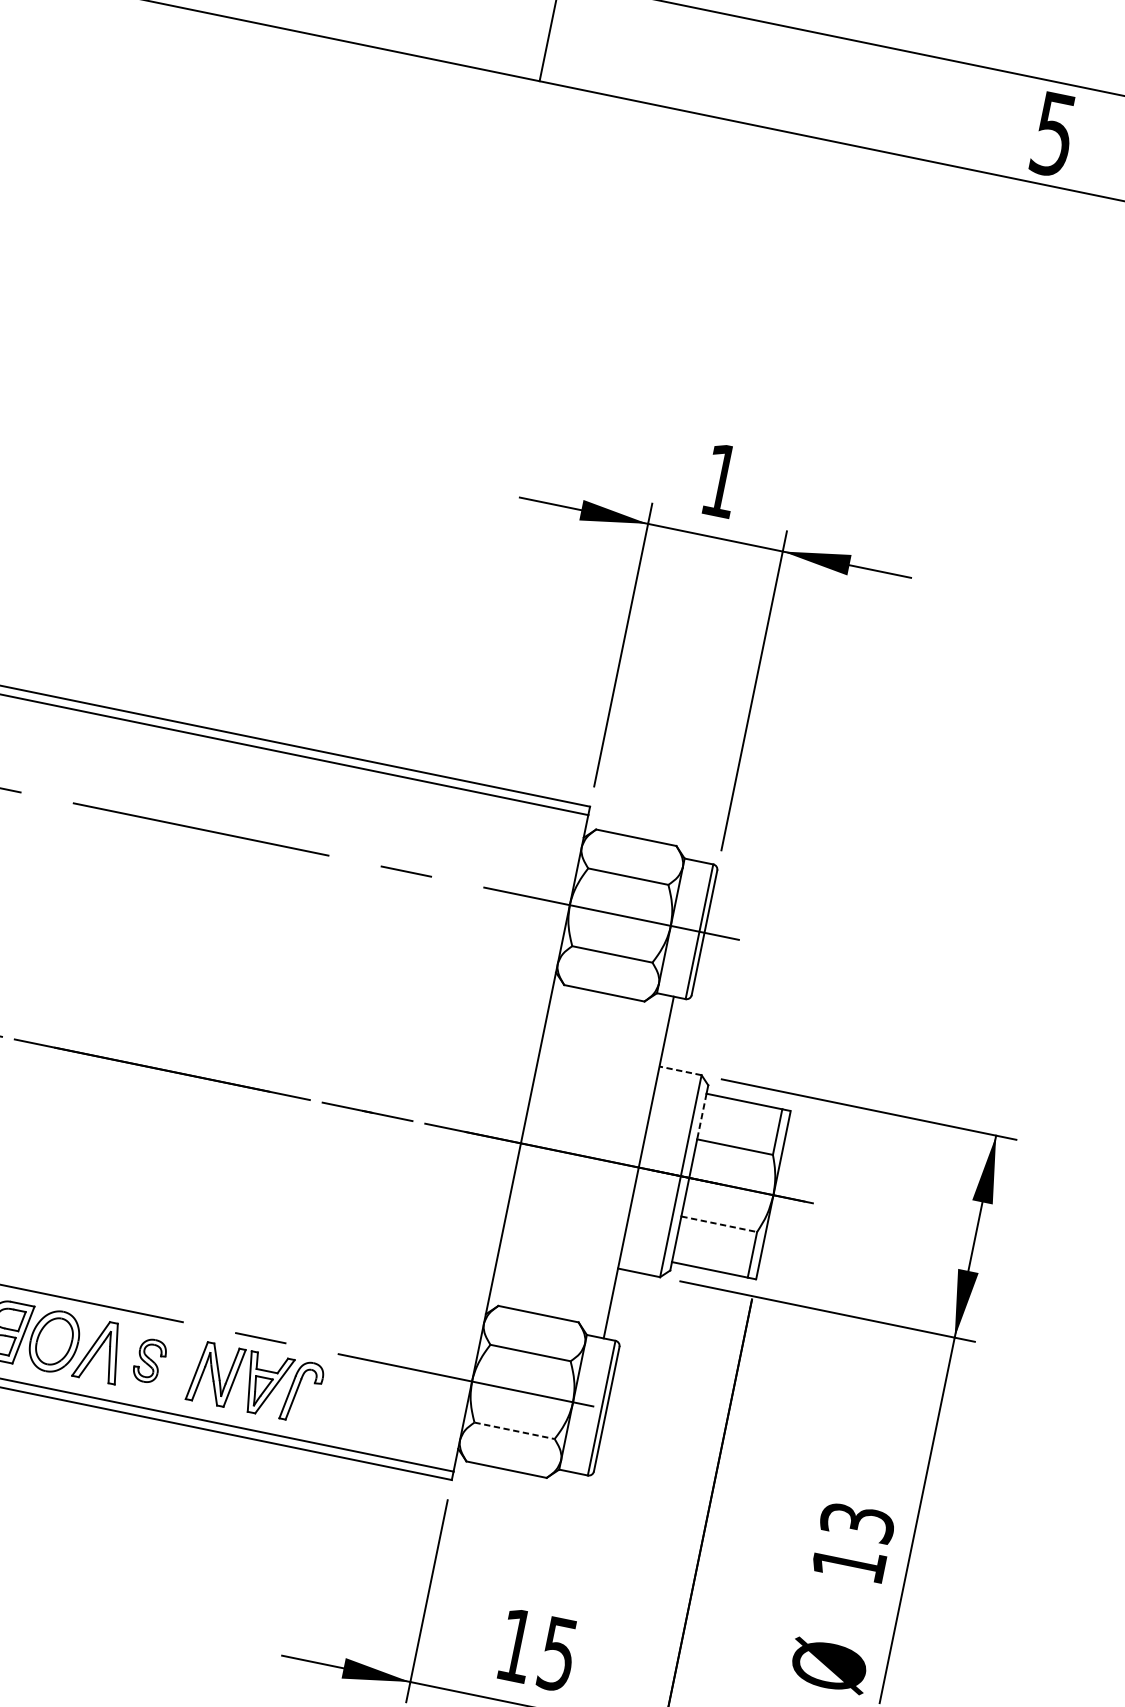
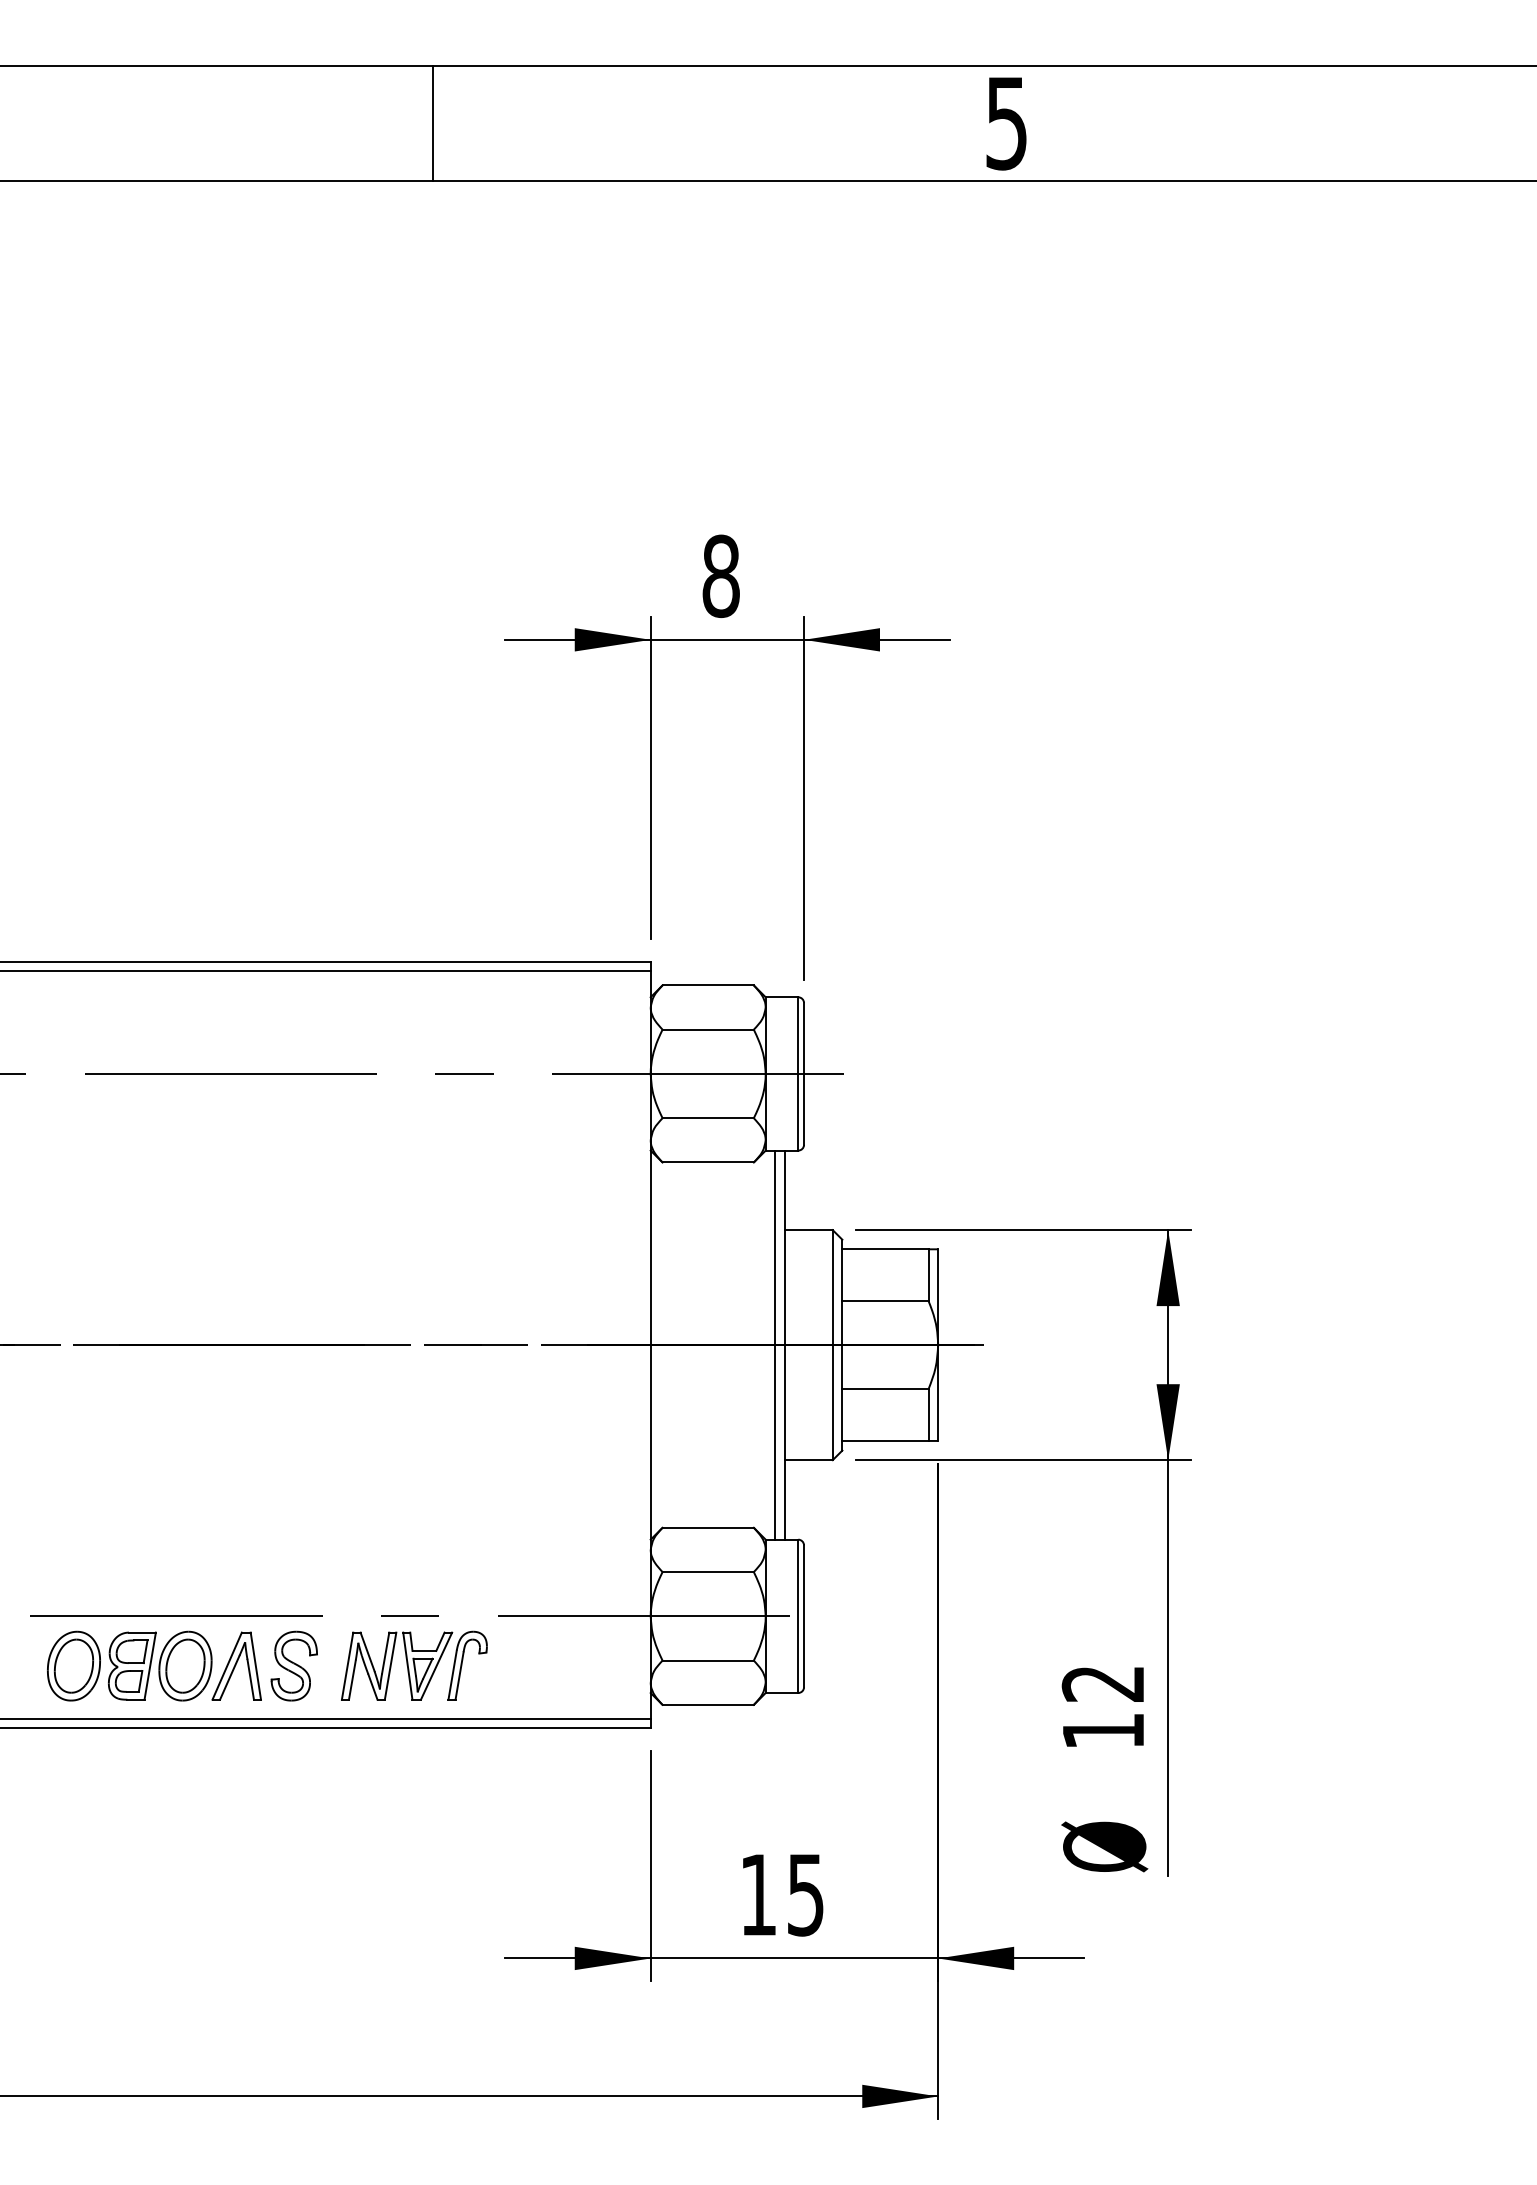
text: (720, 480) -> (720, 576), 1 -> 8
line: (680, 1071) -> (808, 1230), dashed -> solid
line: (701, 1116) -> (842, 1275), dashed -> solid
line: (630, 1165) -> (775, 1344), added
line: (719, 1224) -> (885, 1389), dashed -> solid
part: (149, 1360) -> (293, 1665), size x1.43
line: (514, 1430) -> (708, 1660), dashed -> solid
text: (857, 1522) -> (1103, 1683), 13 -> 12

